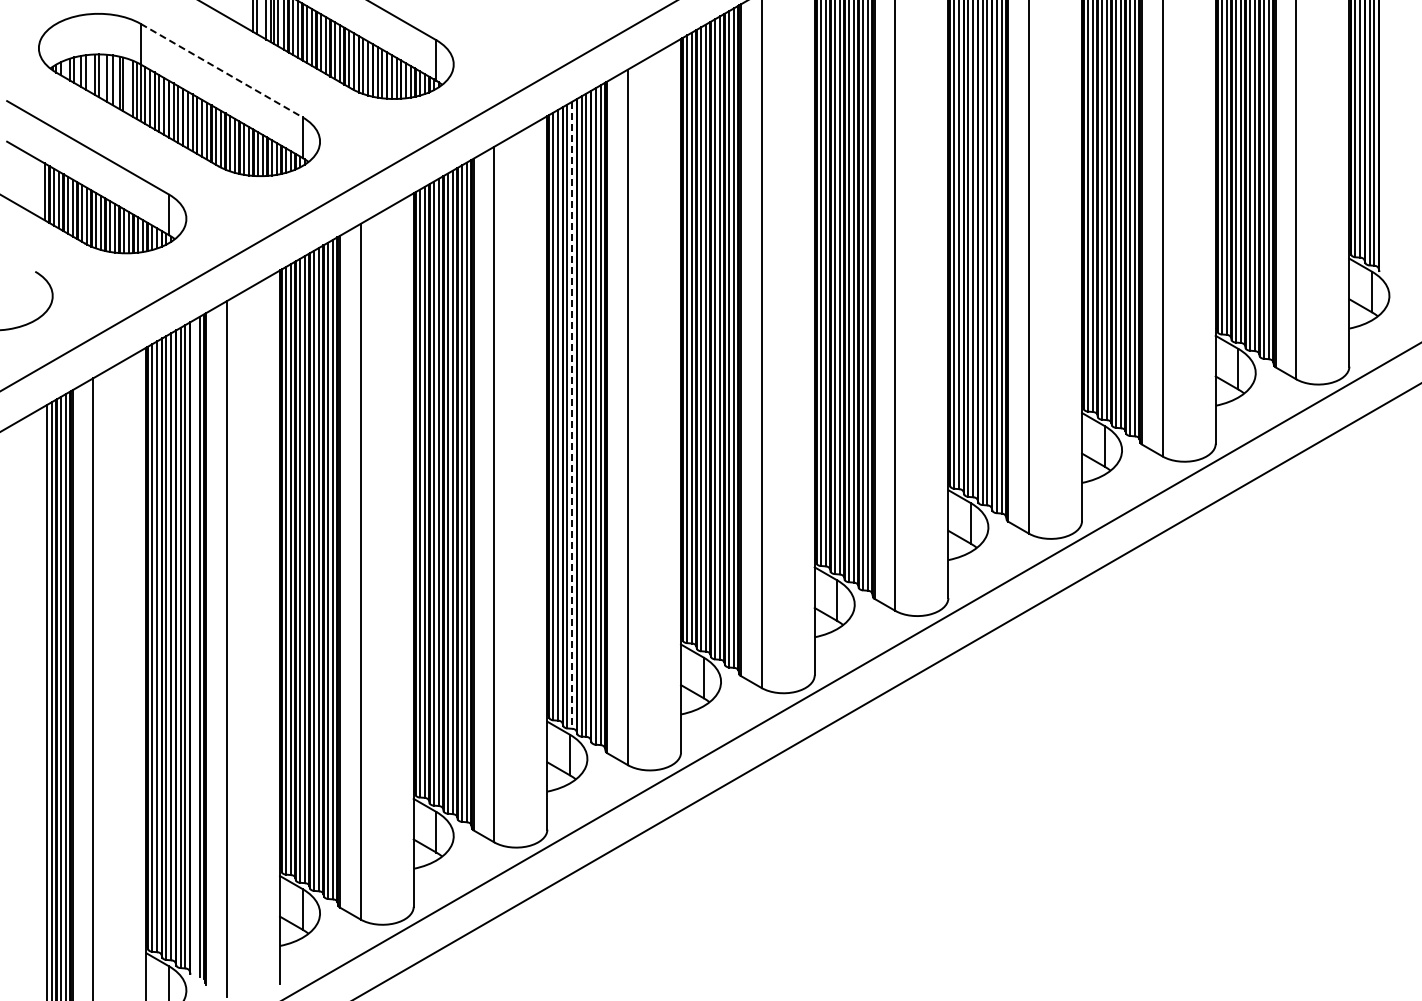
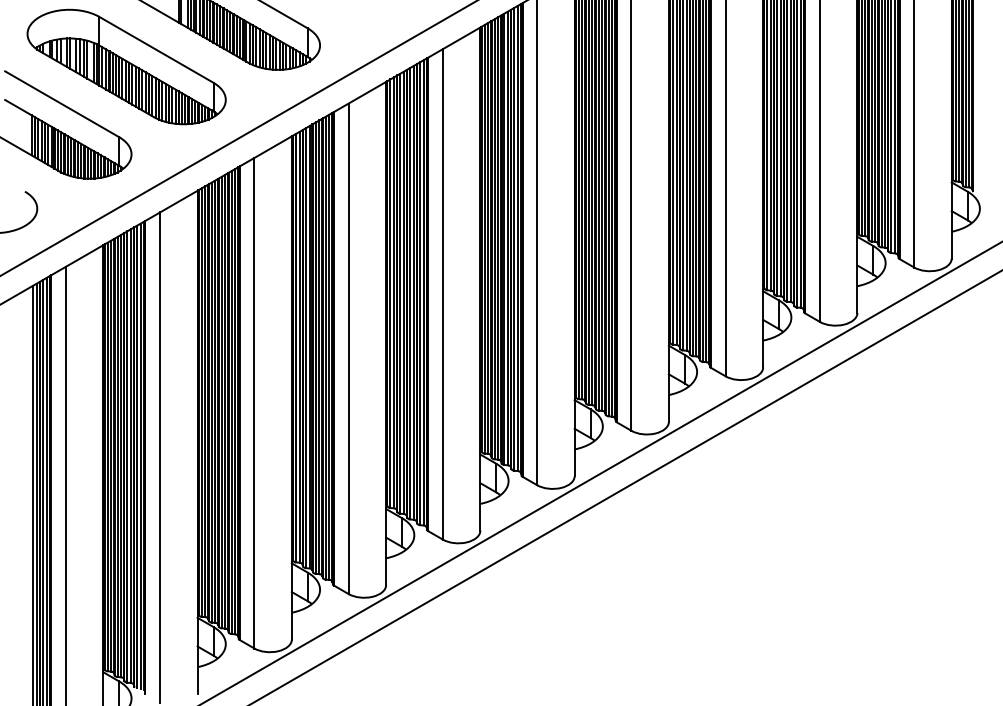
line: (222, 70) -> (157, 49), dashed -> solid
line: (572, 415) -> (403, 293), dashed -> solid
line: (194, 647) -> (137, 456), added

